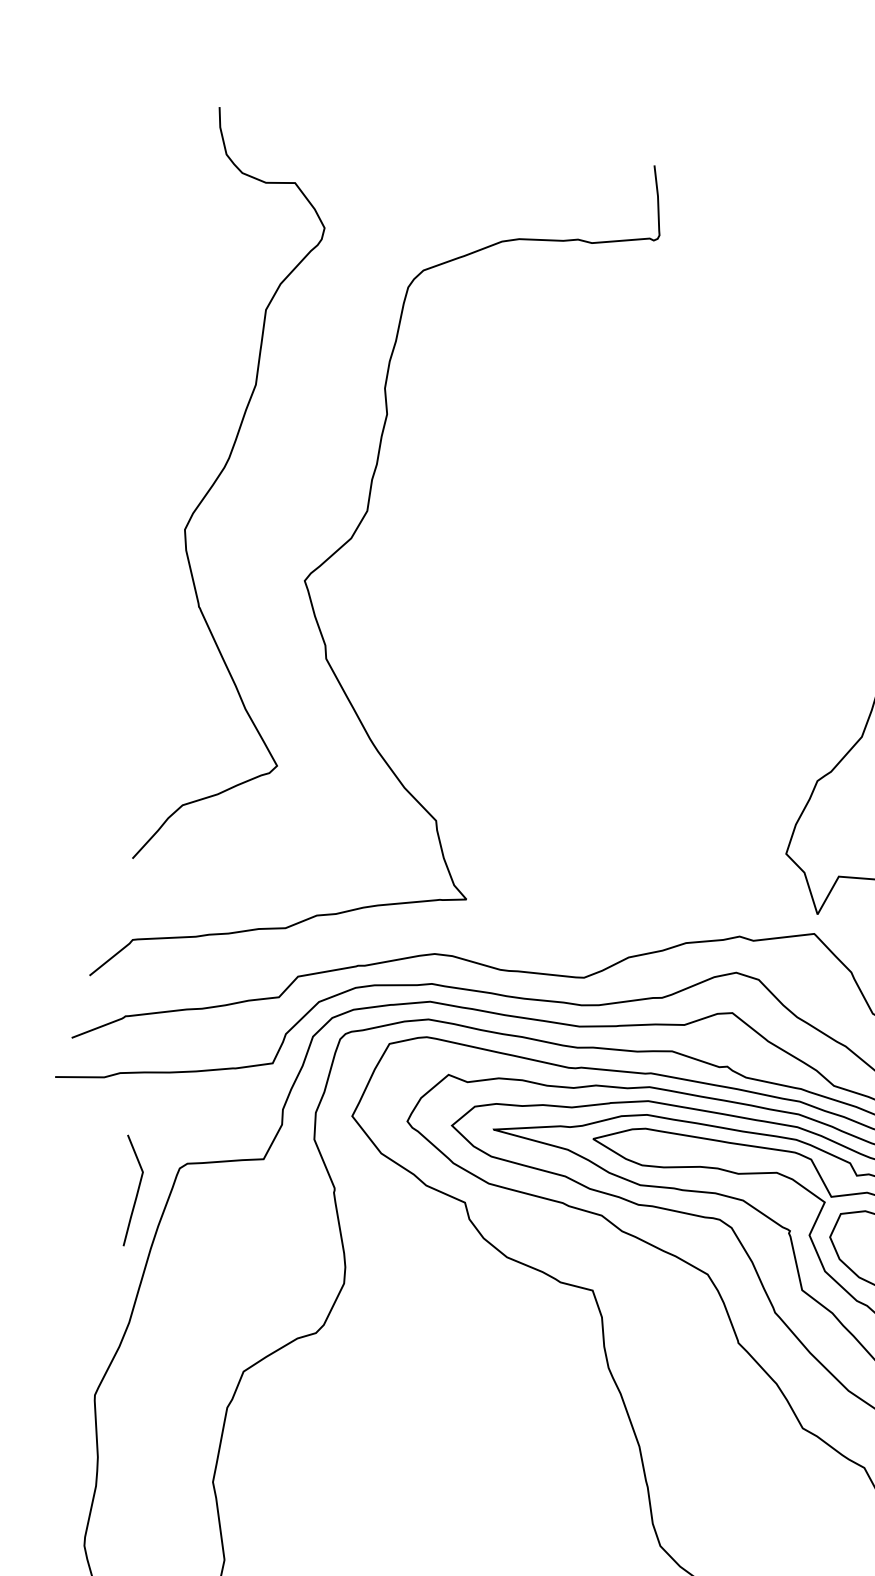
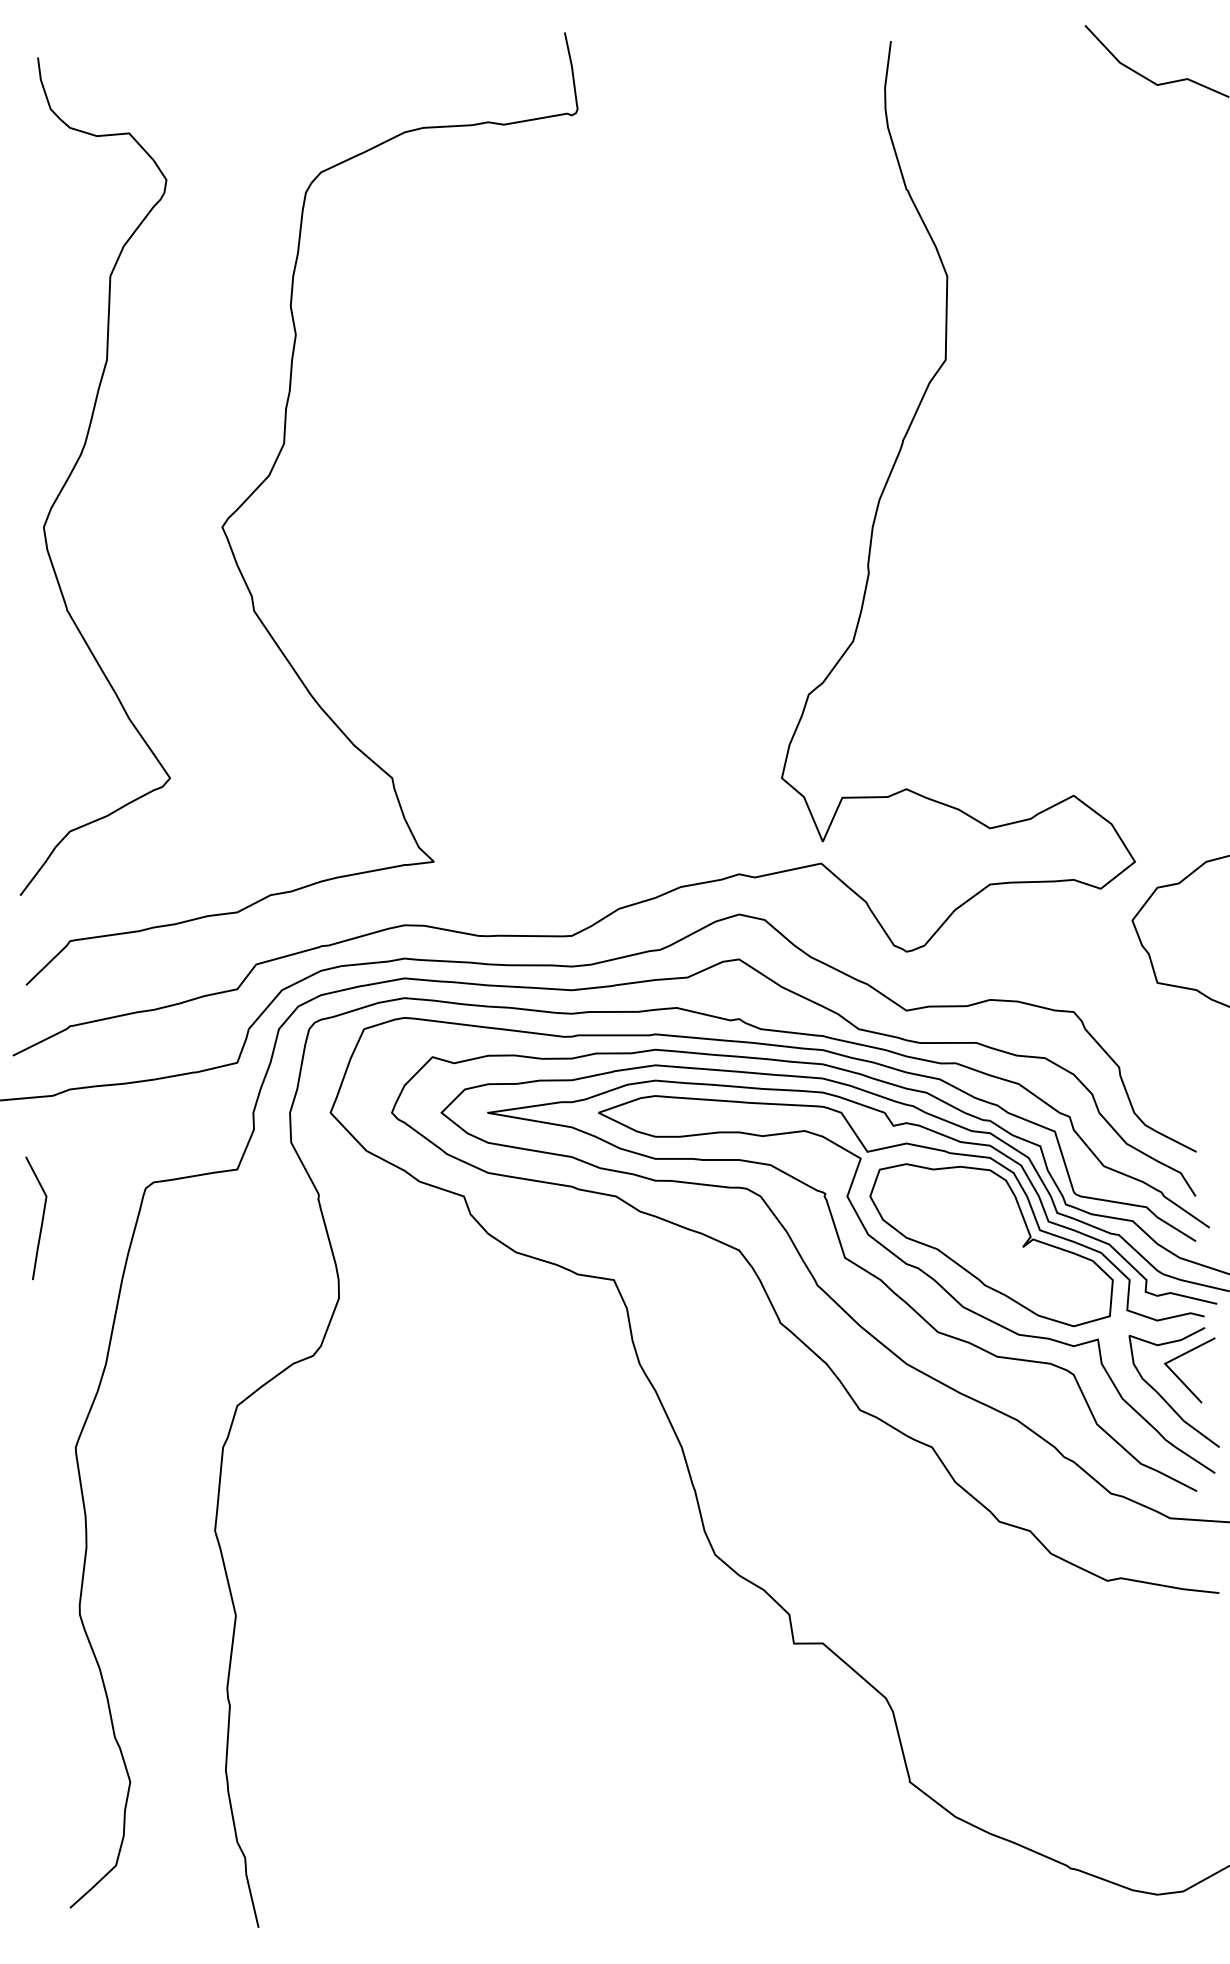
curve: (218, 478) -> (75, 467), moved
line: (136, 1192) -> (41, 1219), moved

